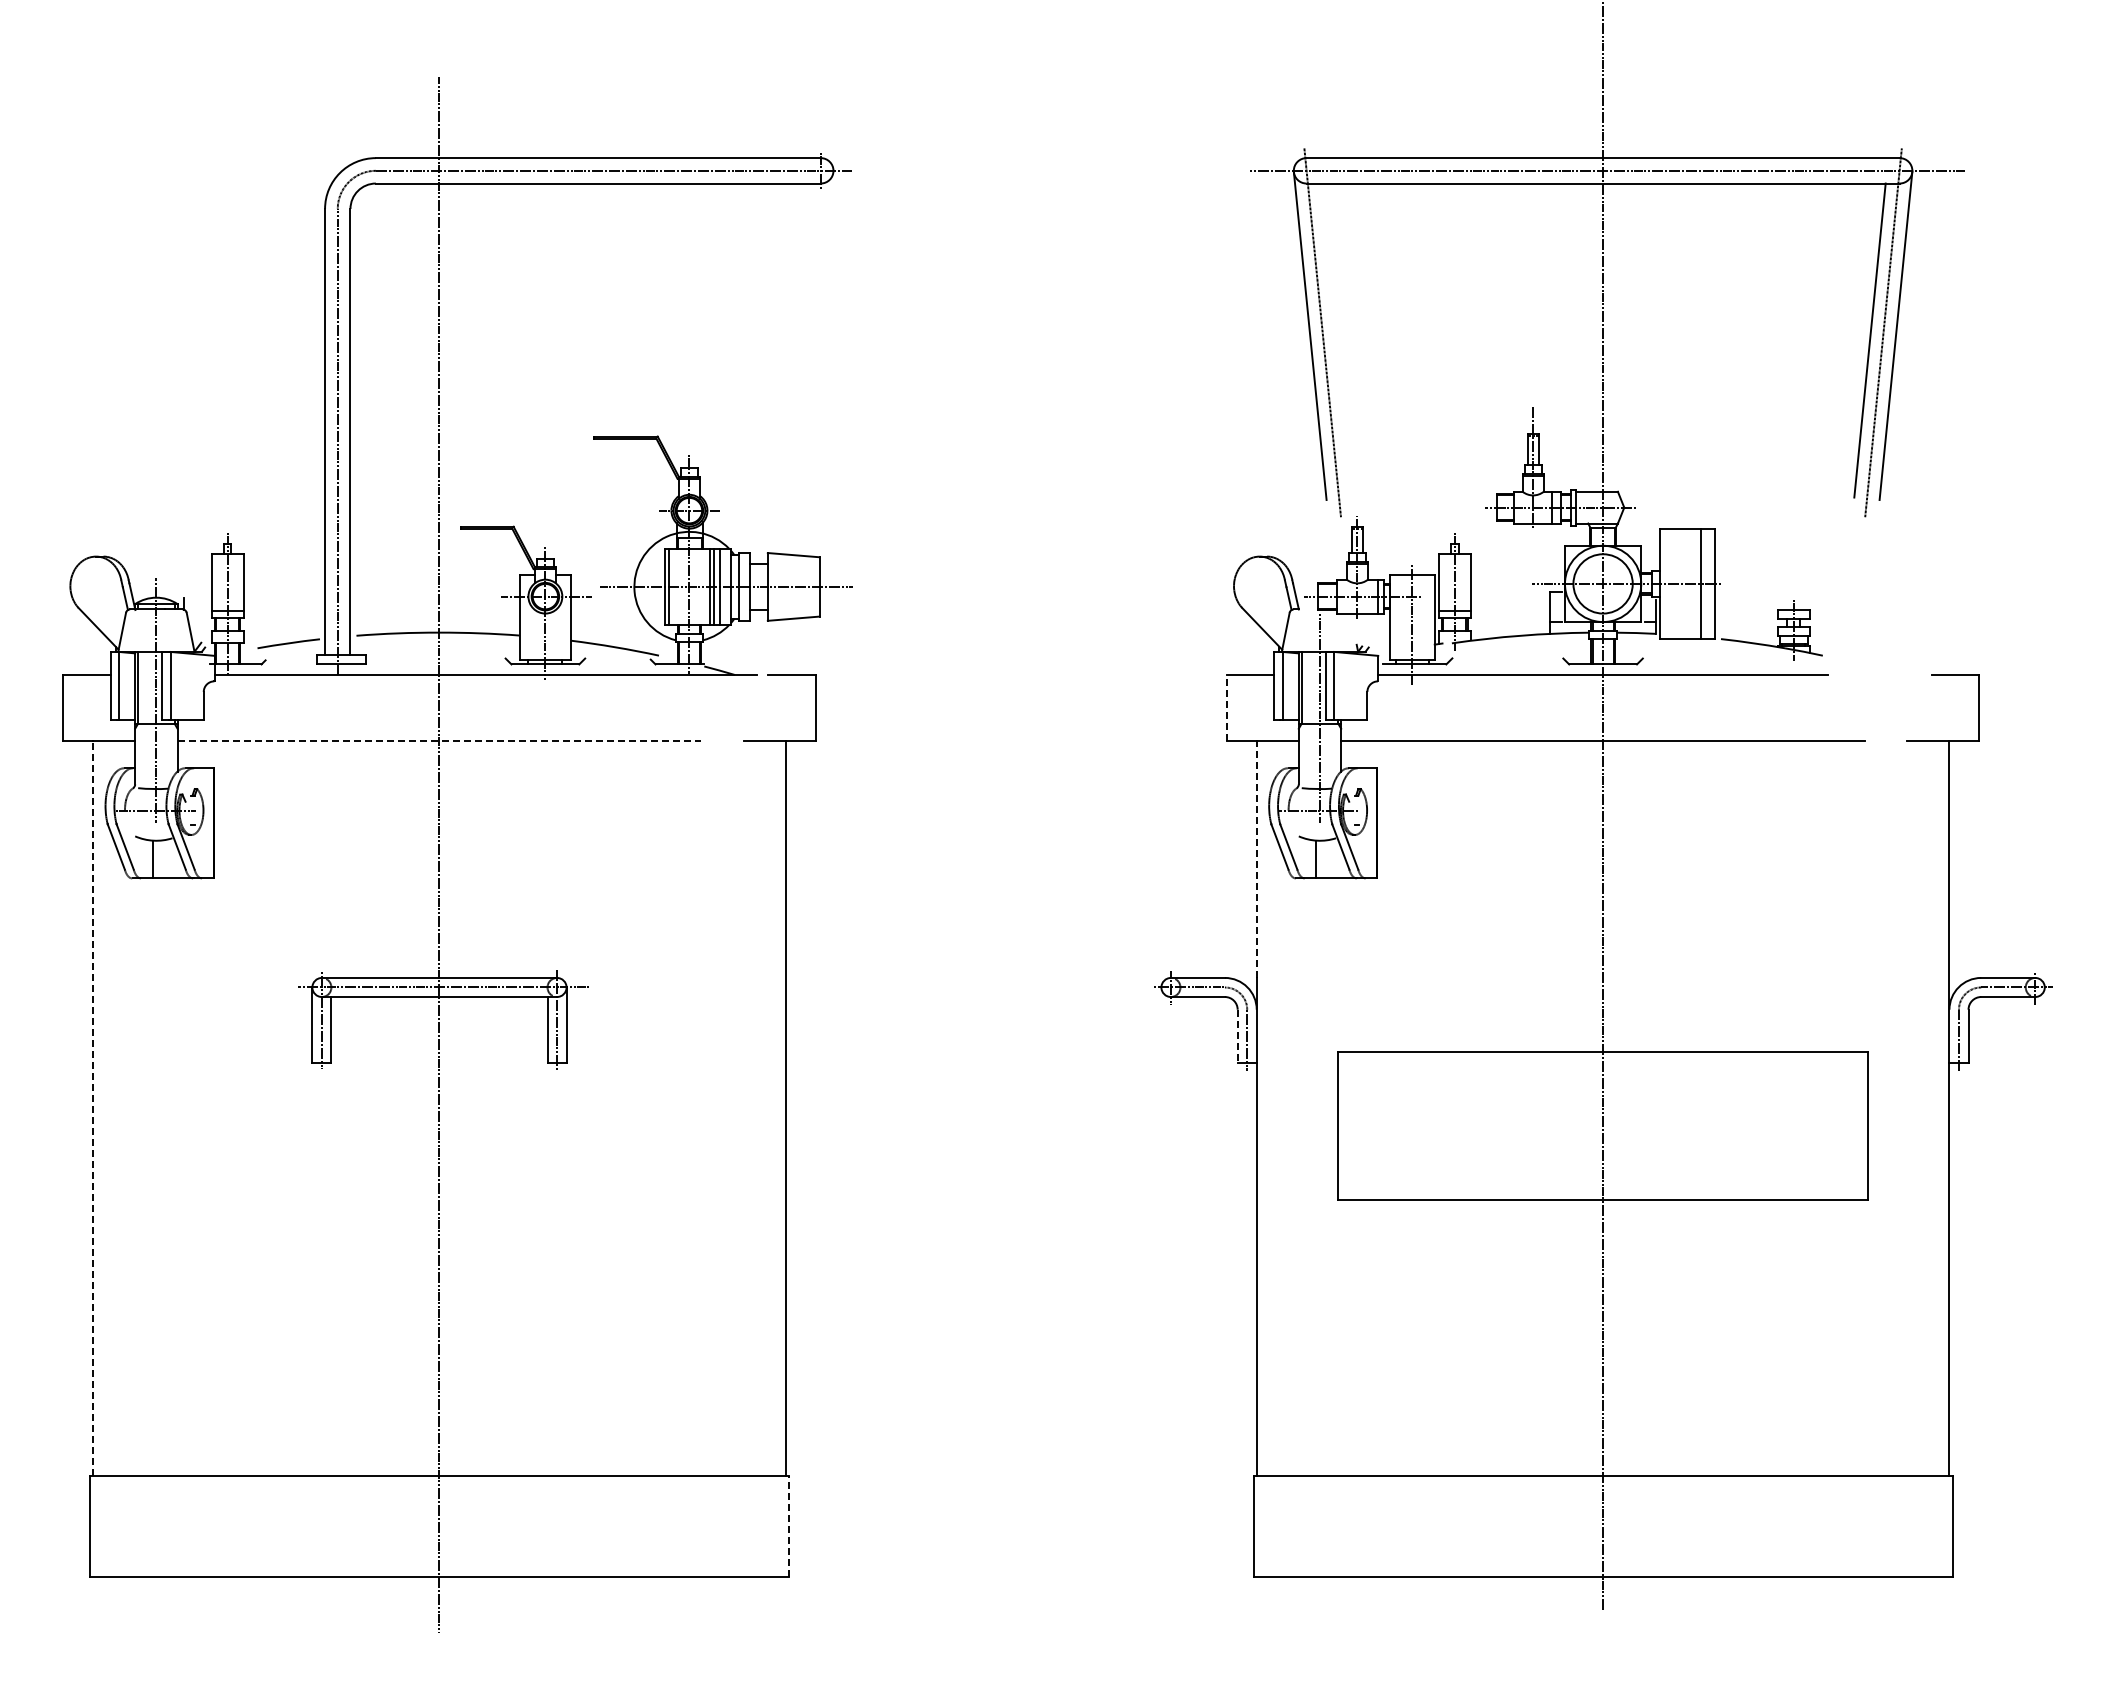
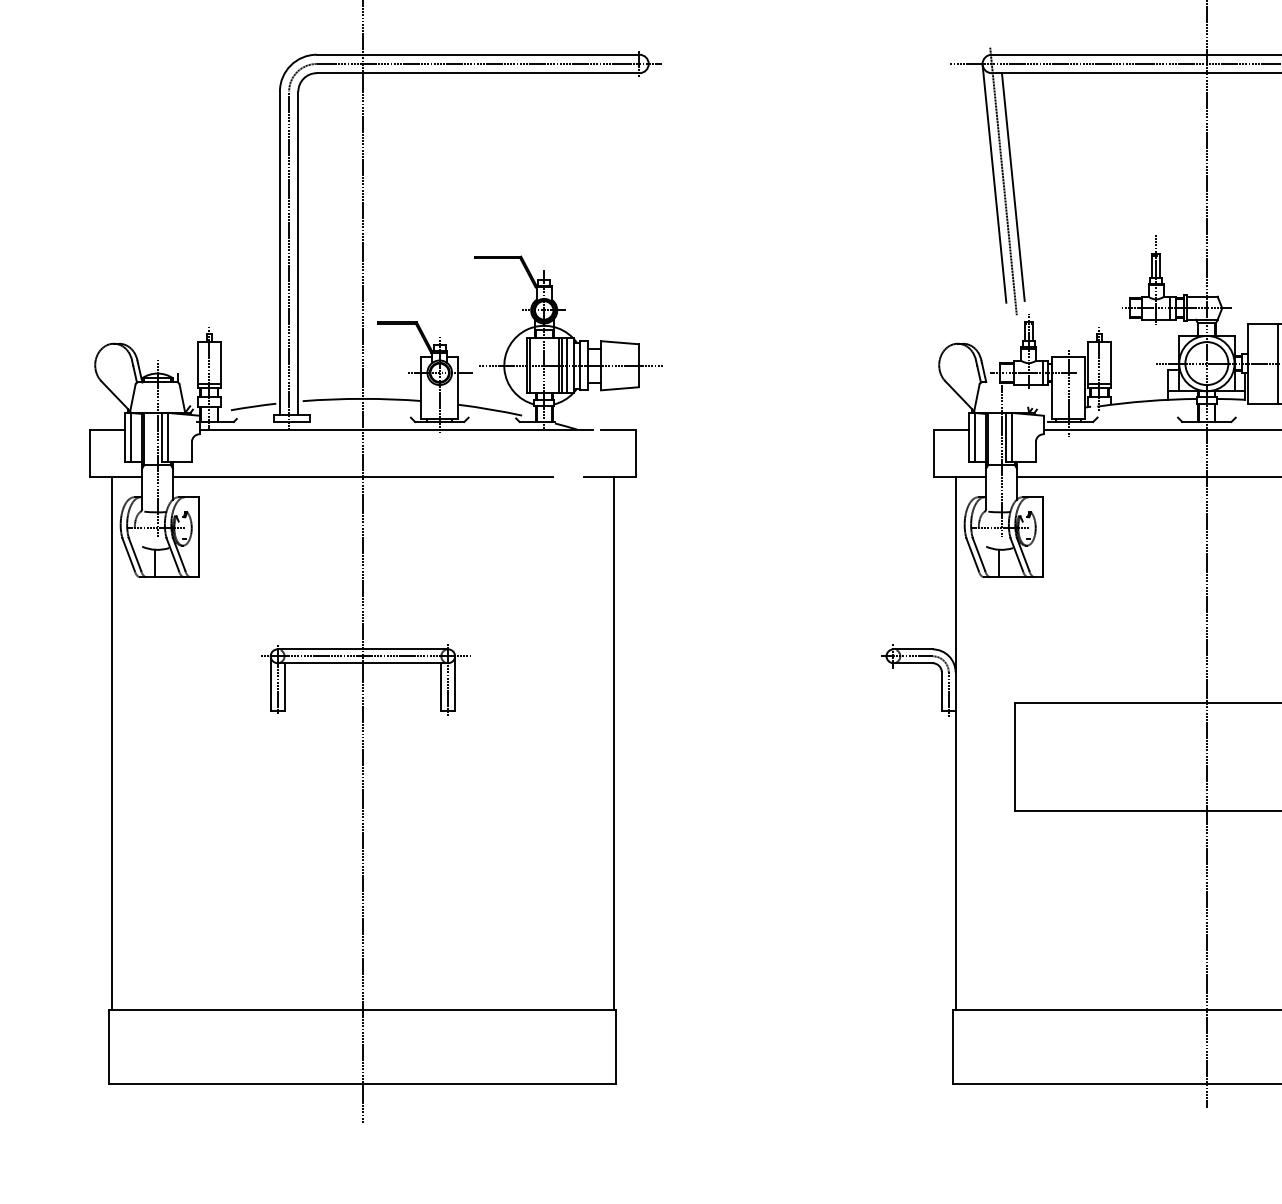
line: (1335, 340) -> (1012, 187), added
line: (1227, 707) -> (934, 453), dashed -> solid
line: (439, 740) -> (362, 477), dashed -> solid
line: (1256, 859) -> (955, 563), dashed -> solid
line: (1237, 1036) -> (941, 691), dashed -> solid
line: (93, 1108) -> (111, 744), dashed -> solid
line: (789, 1526) -> (616, 1047), dashed -> solid

